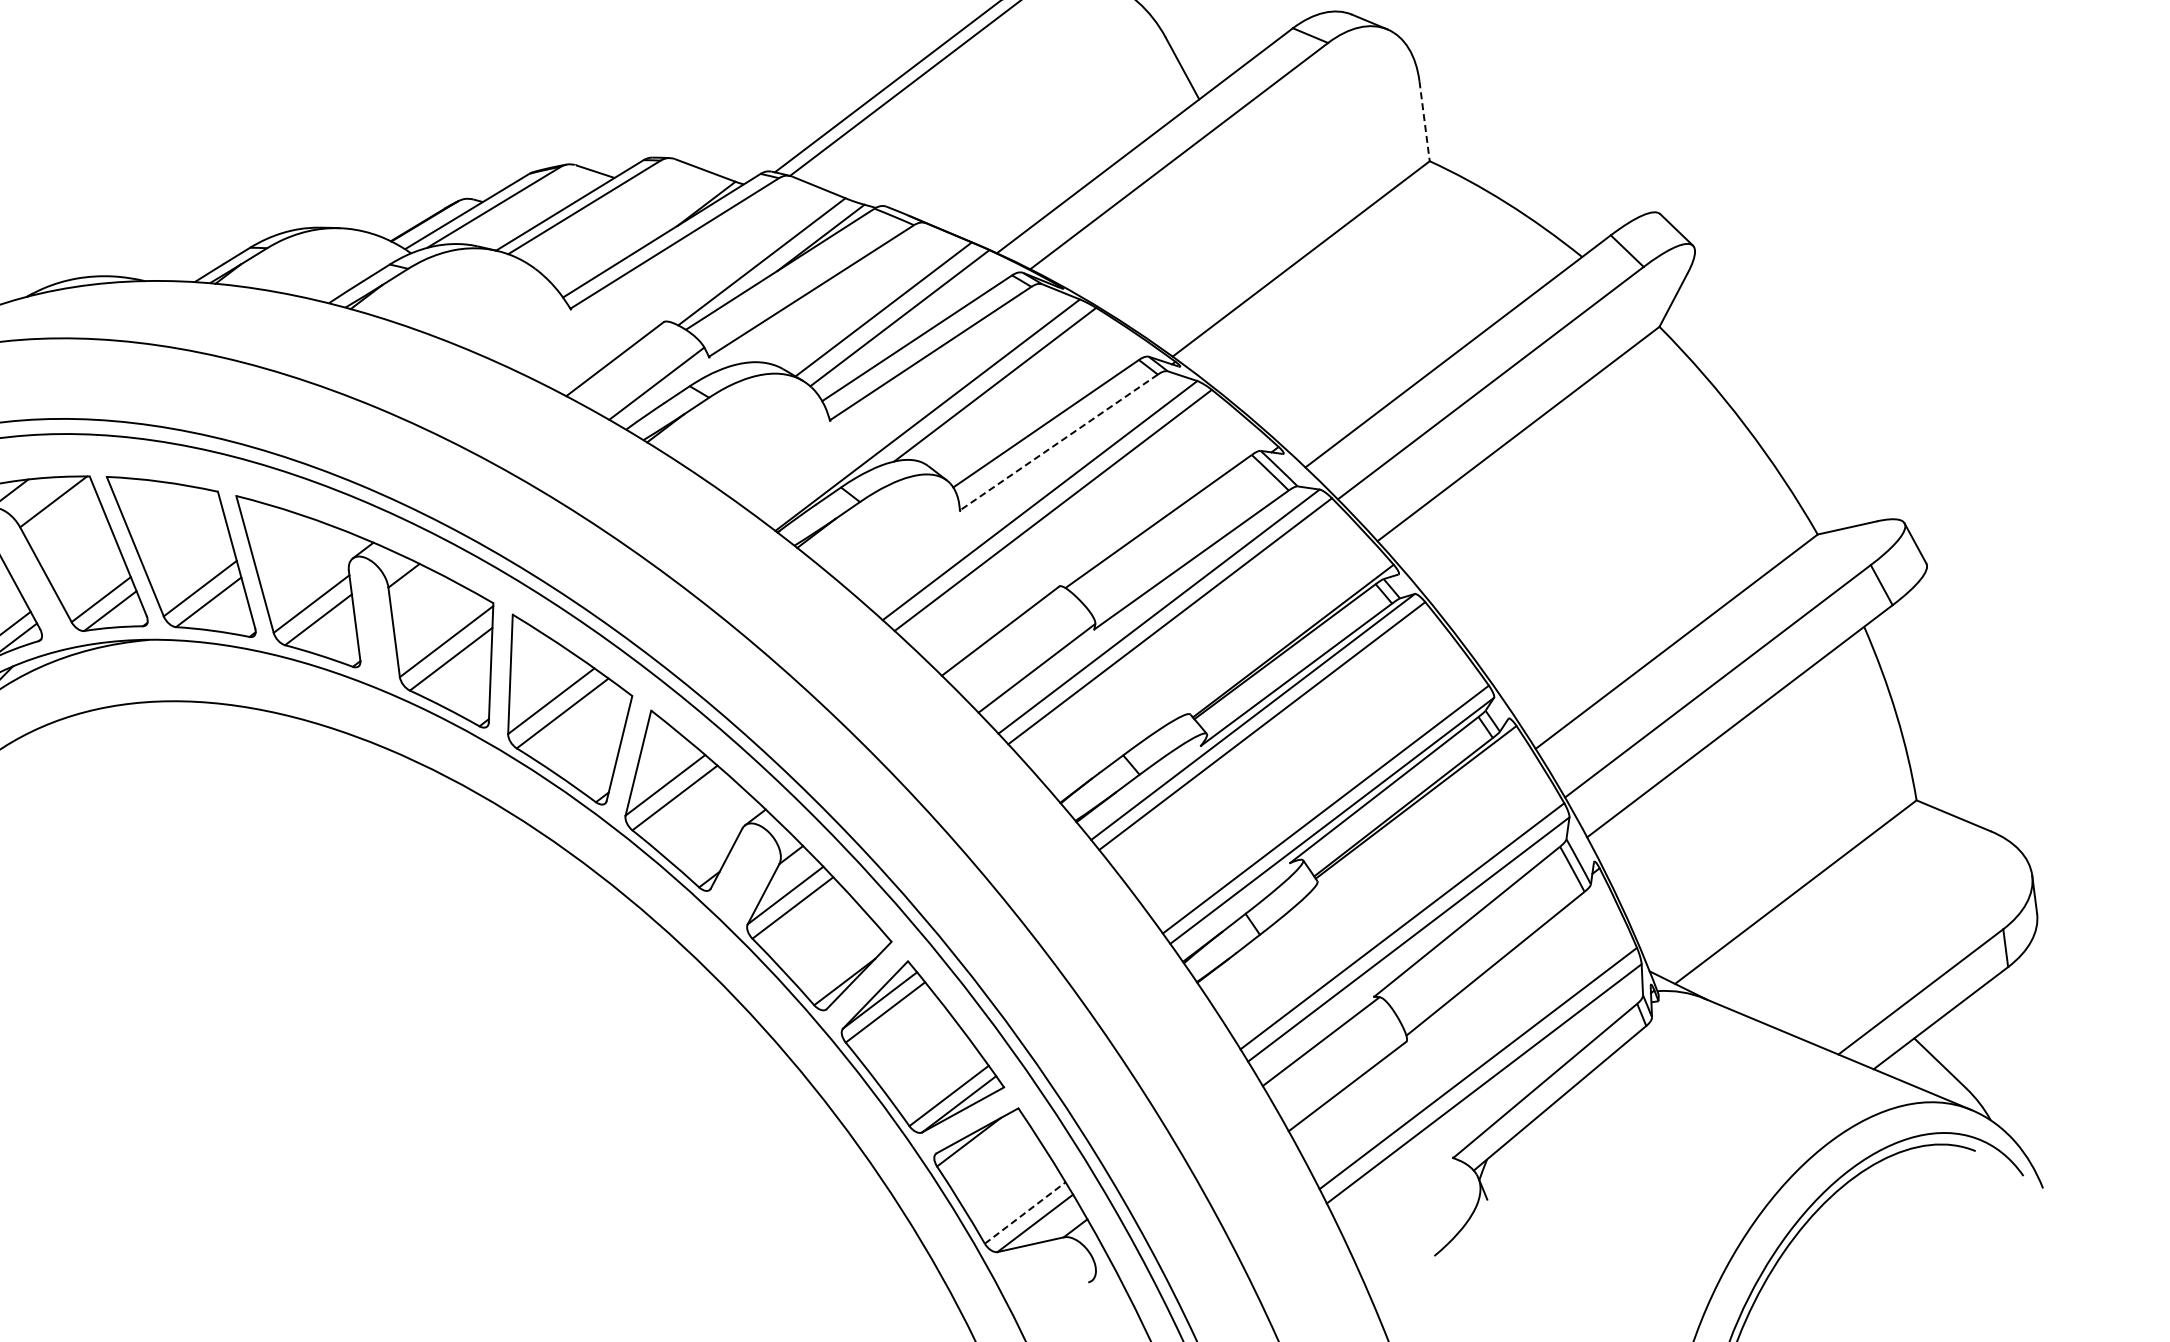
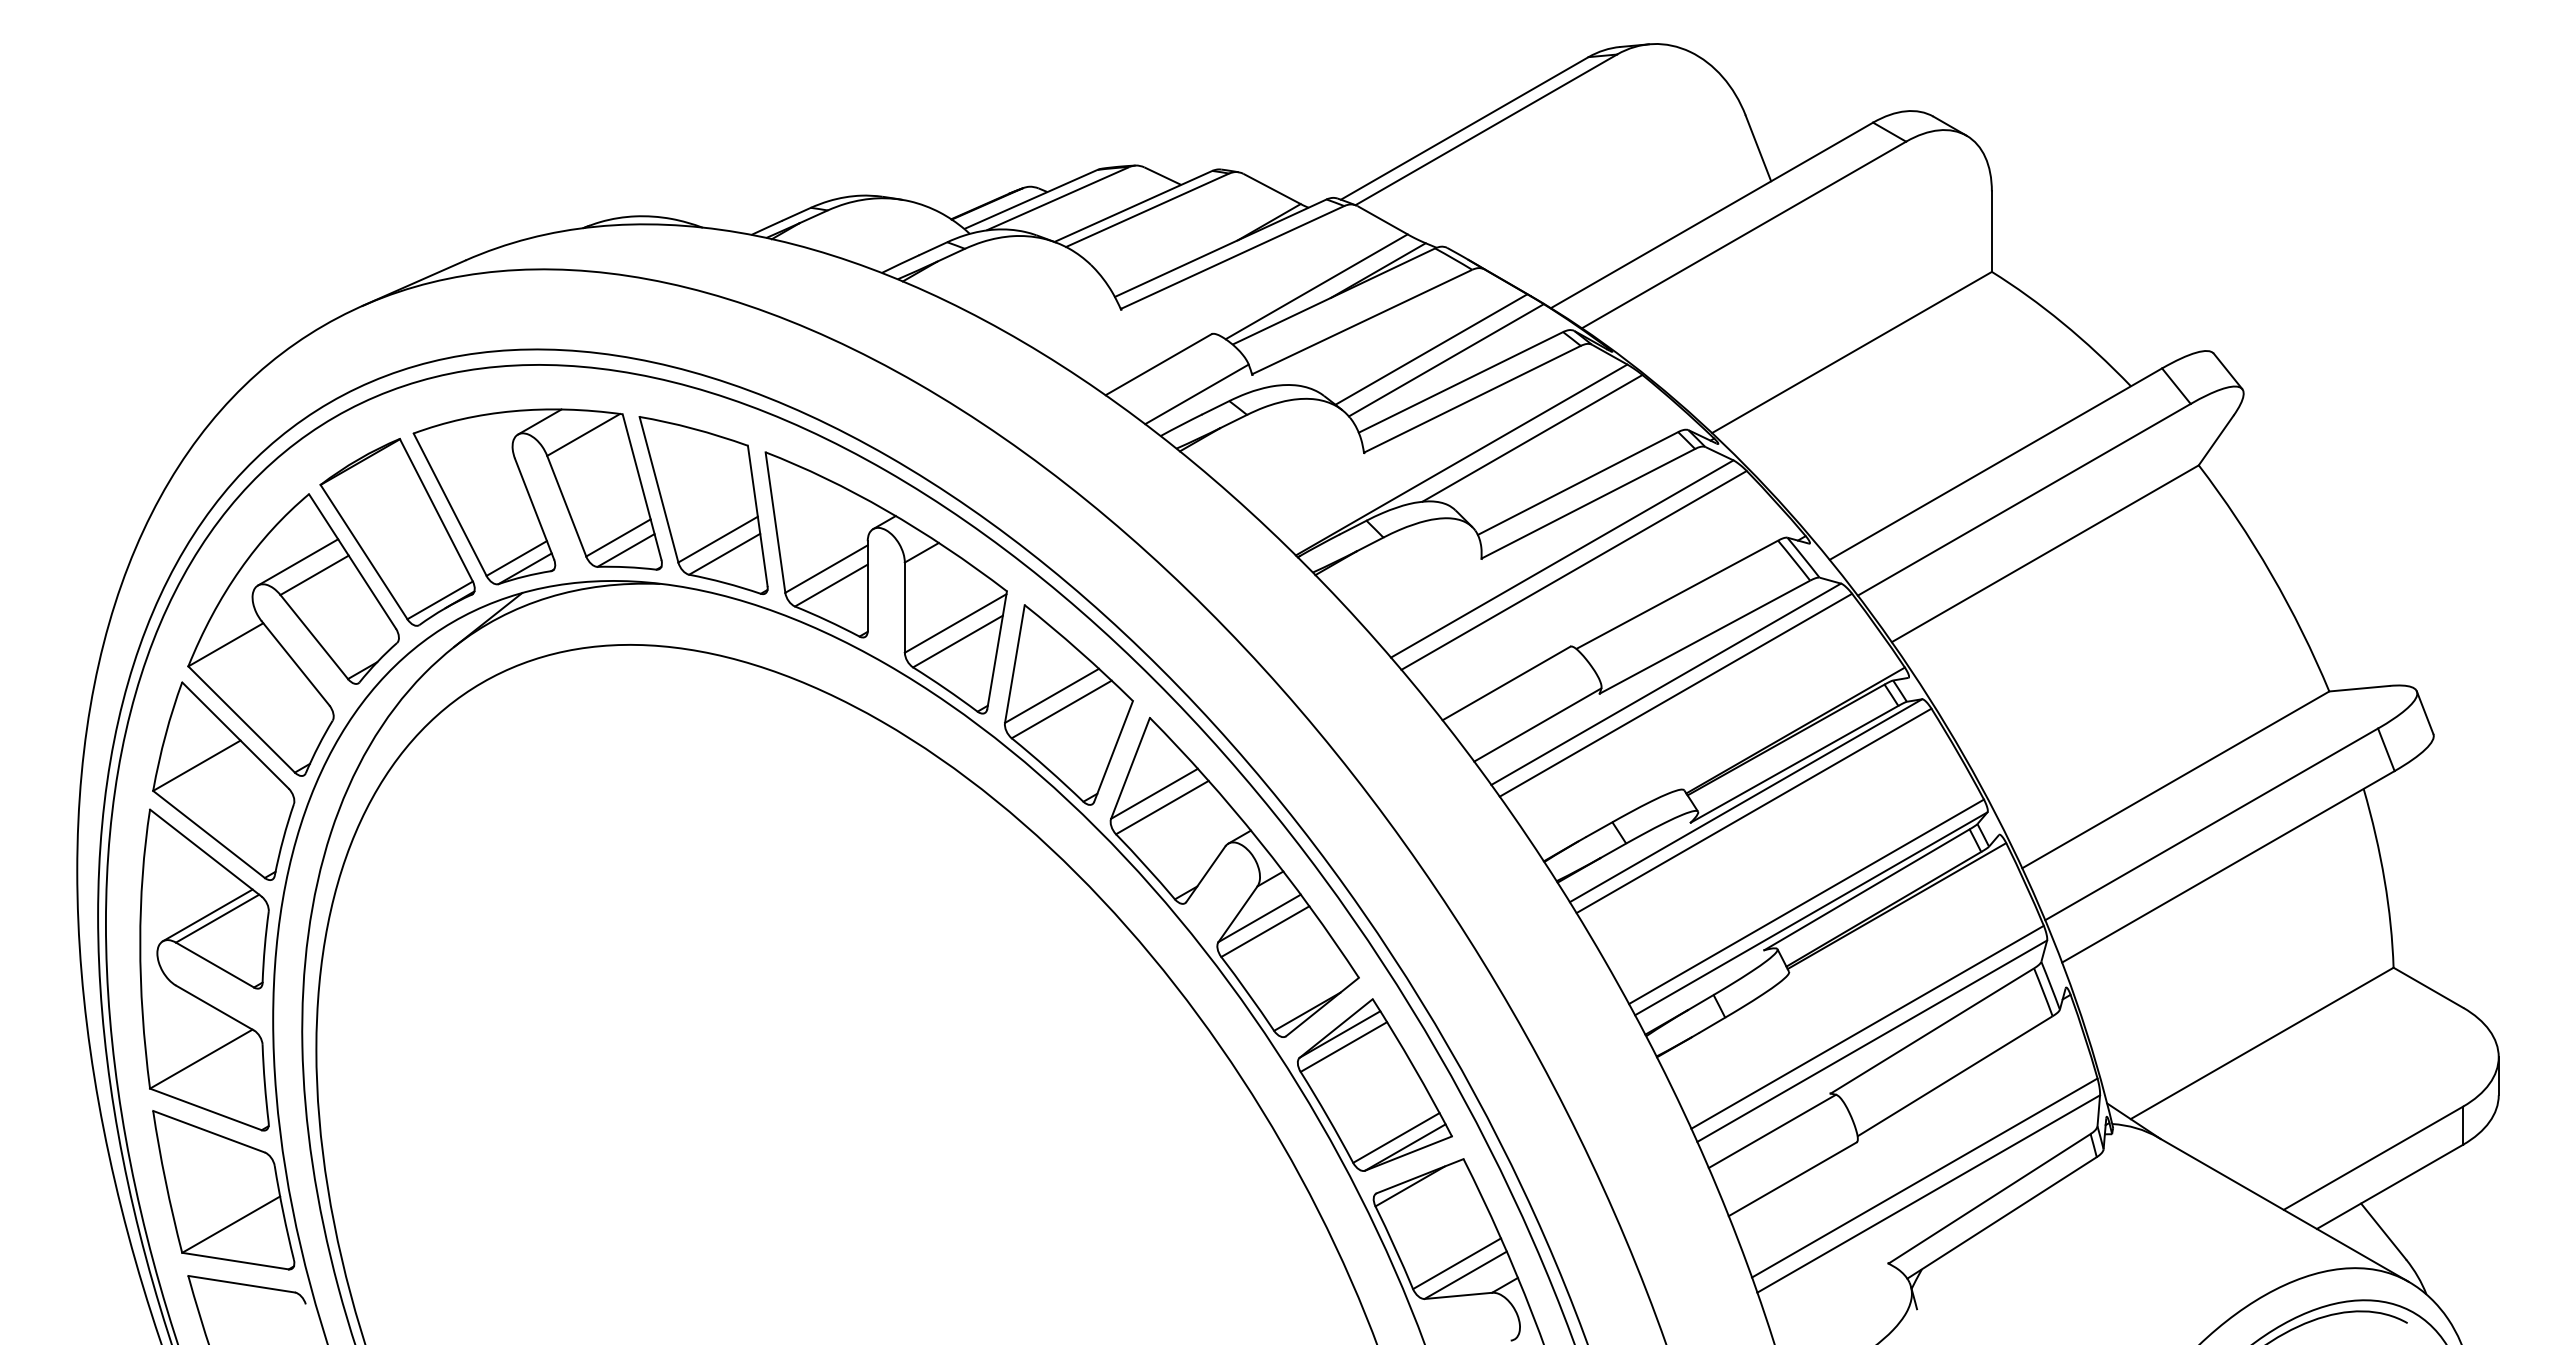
line: (1424, 122) -> (1991, 232), dashed -> solid
line: (1059, 442) -> (1588, 503), dashed -> solid
line: (1025, 1212) -> (1457, 1263), dashed -> solid

